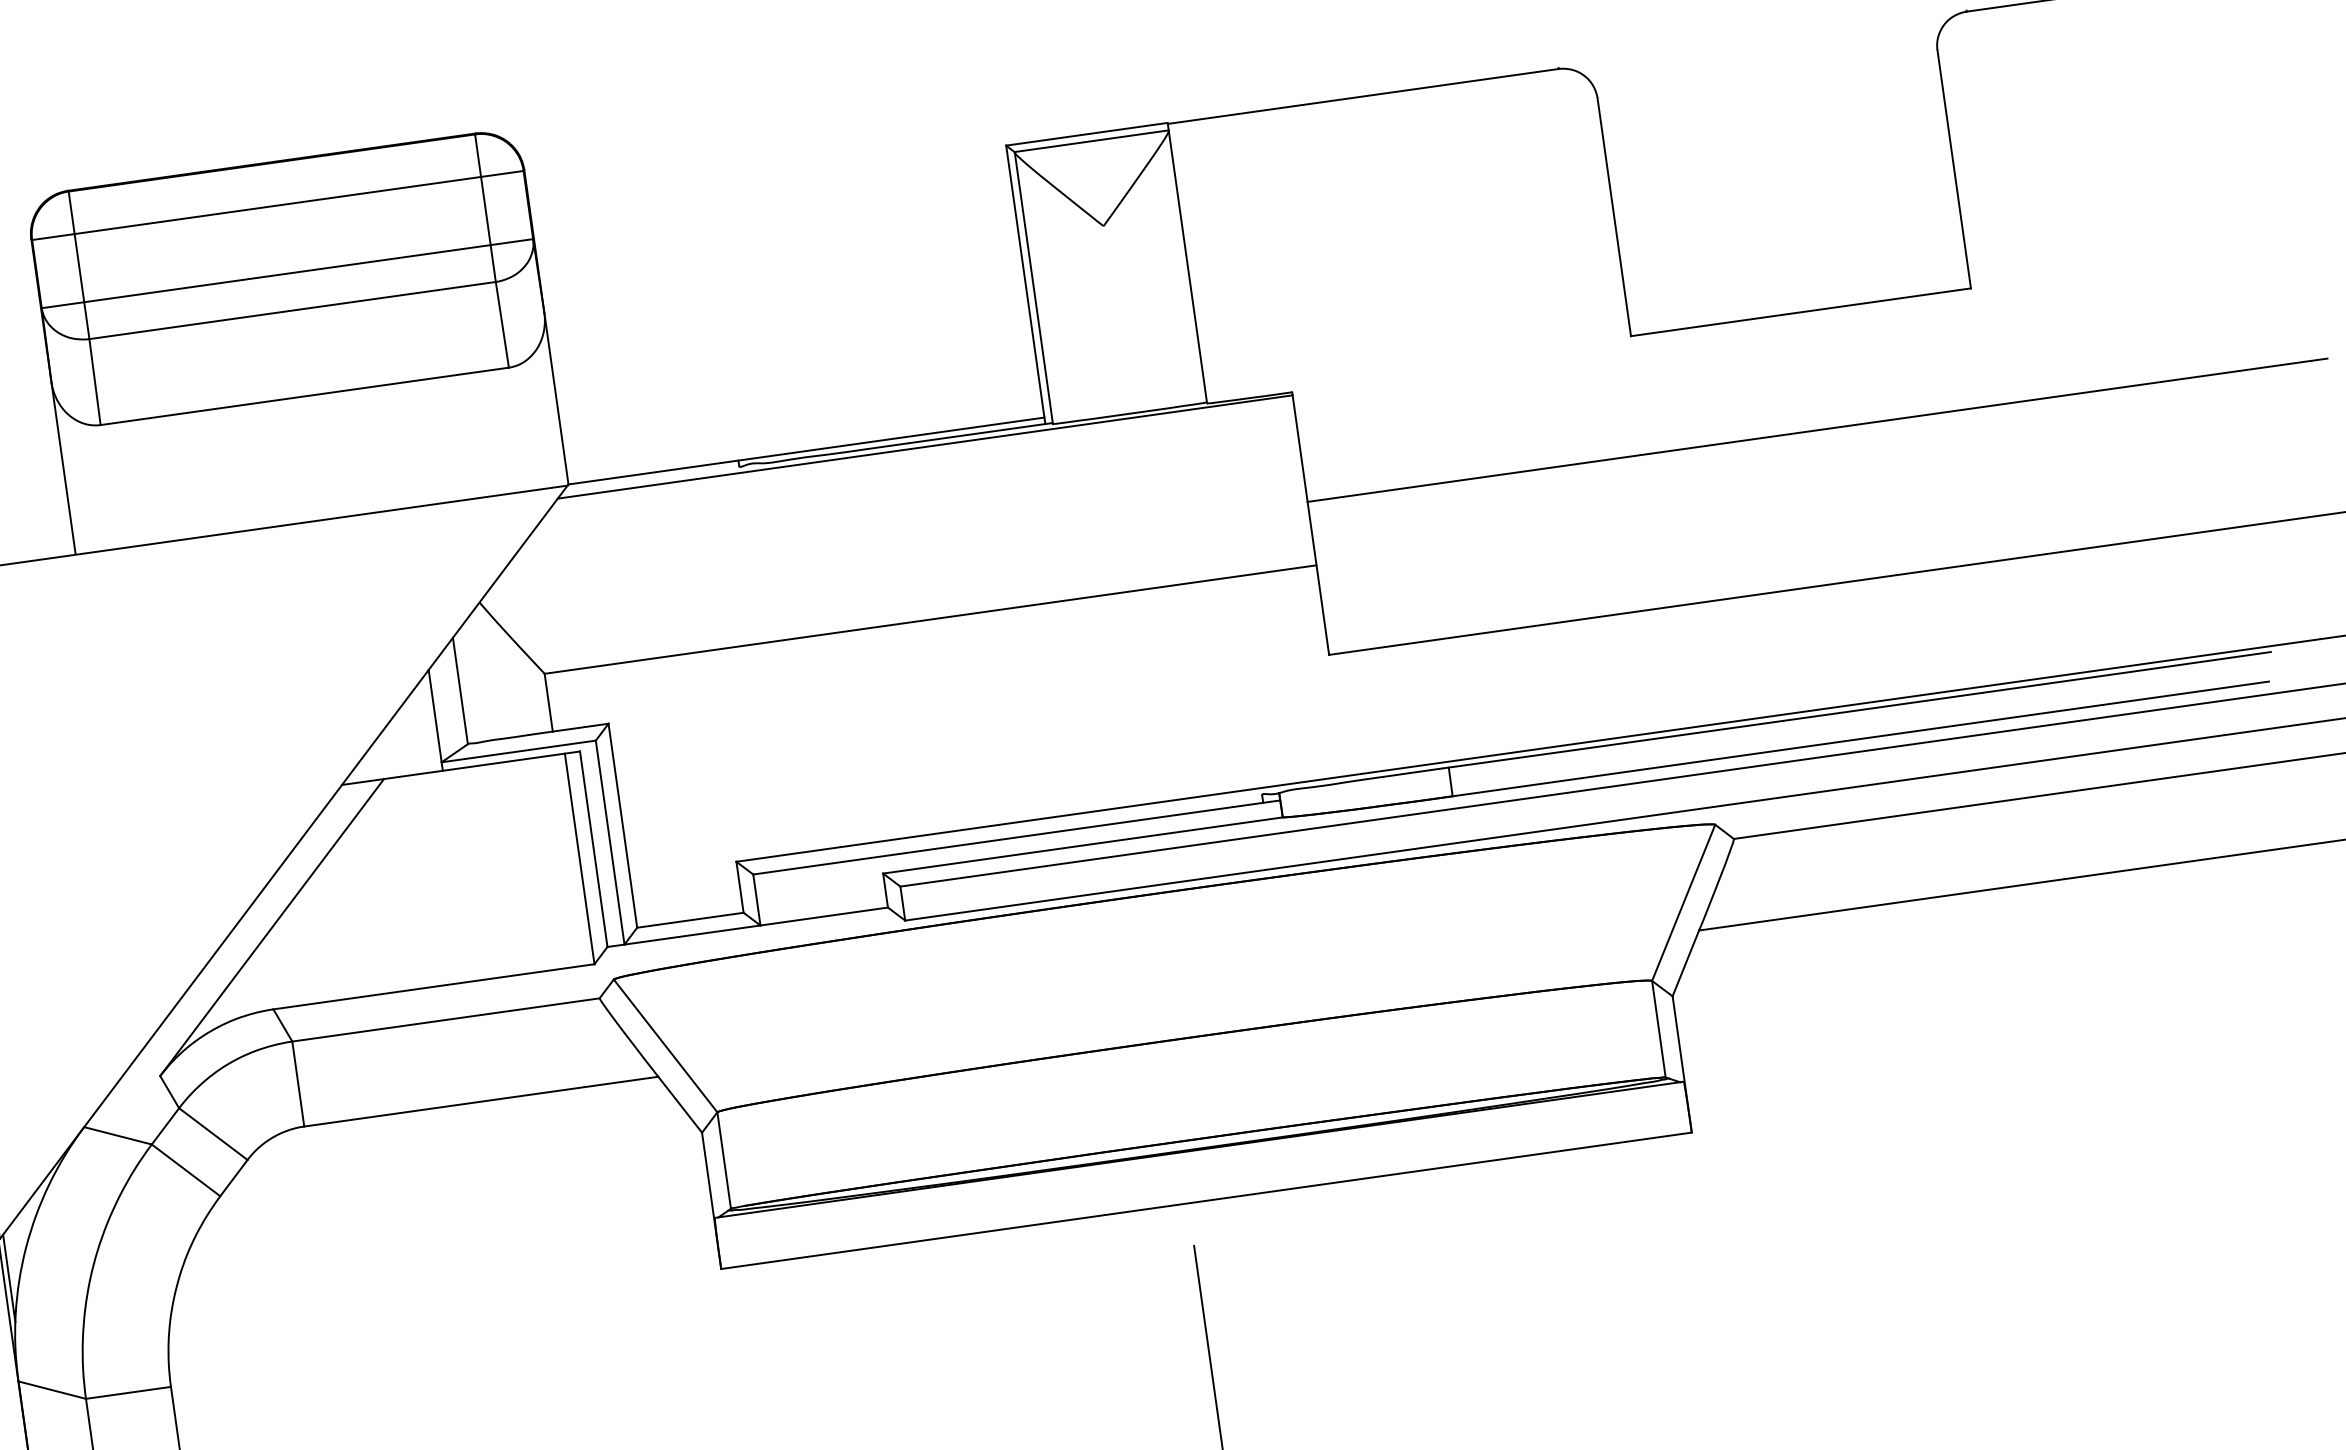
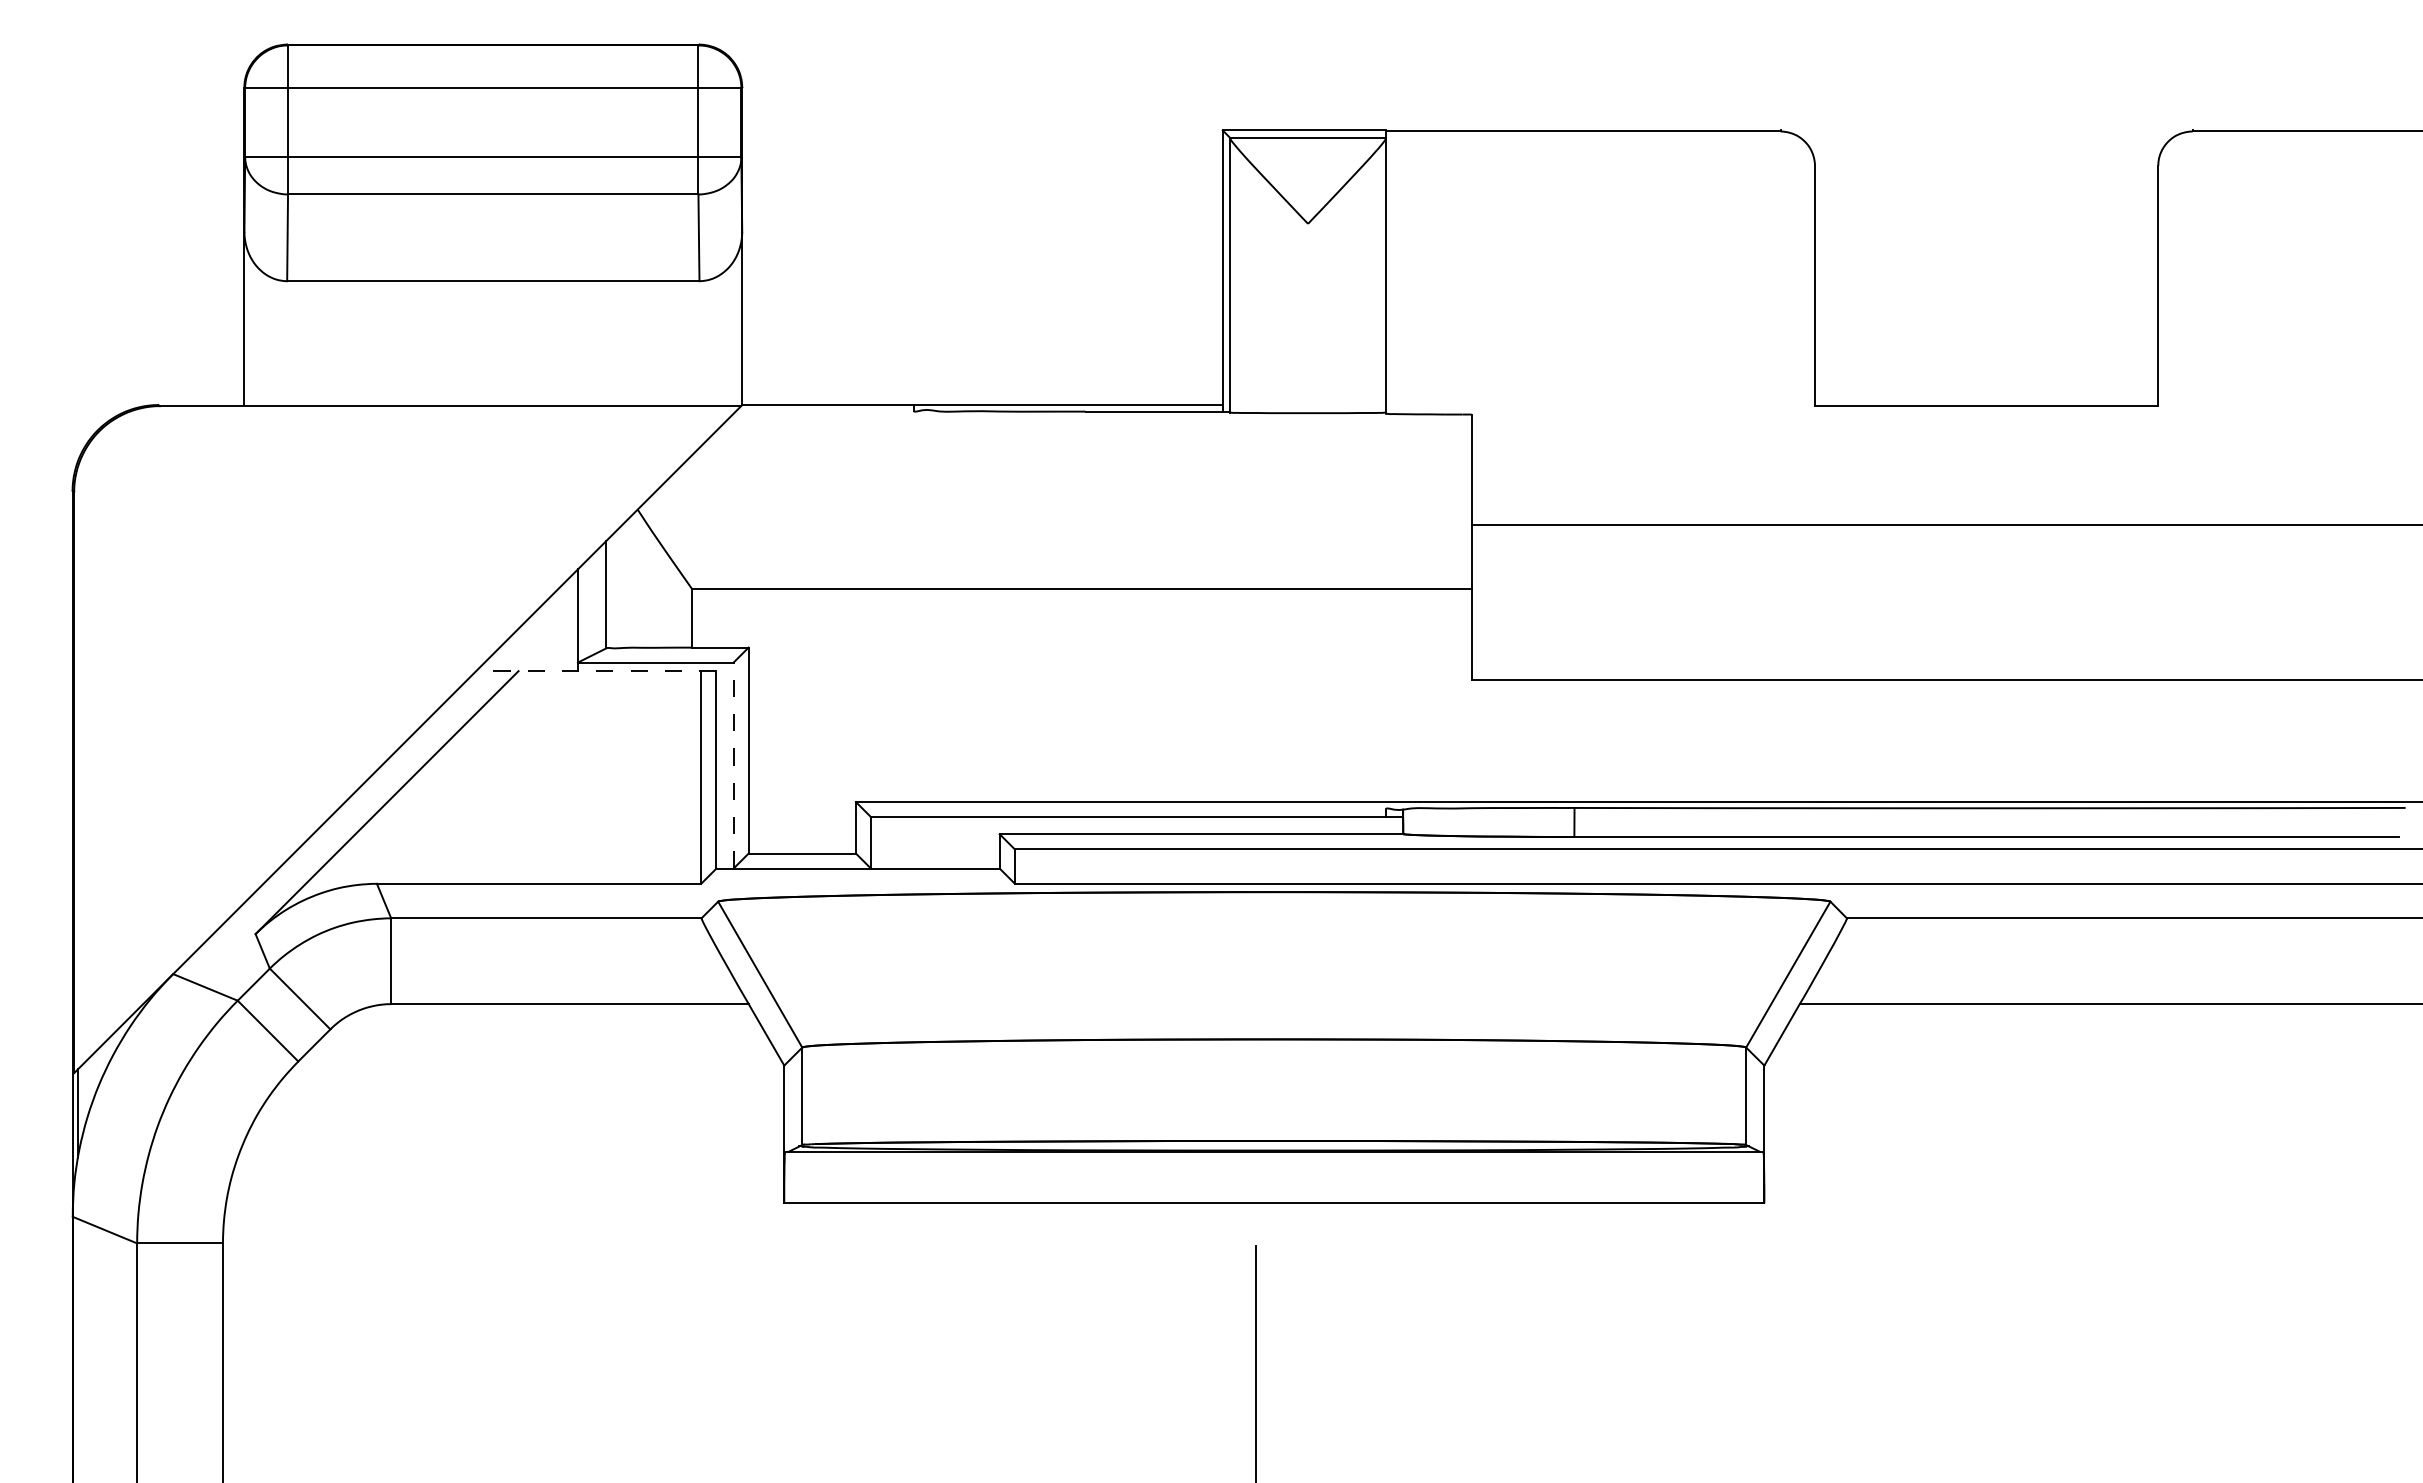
line: (925, 446) -> (1100, 417), removed
line: (460, 768) -> (595, 671), solid -> dashed
line: (610, 842) -> (733, 765), solid -> dashed

